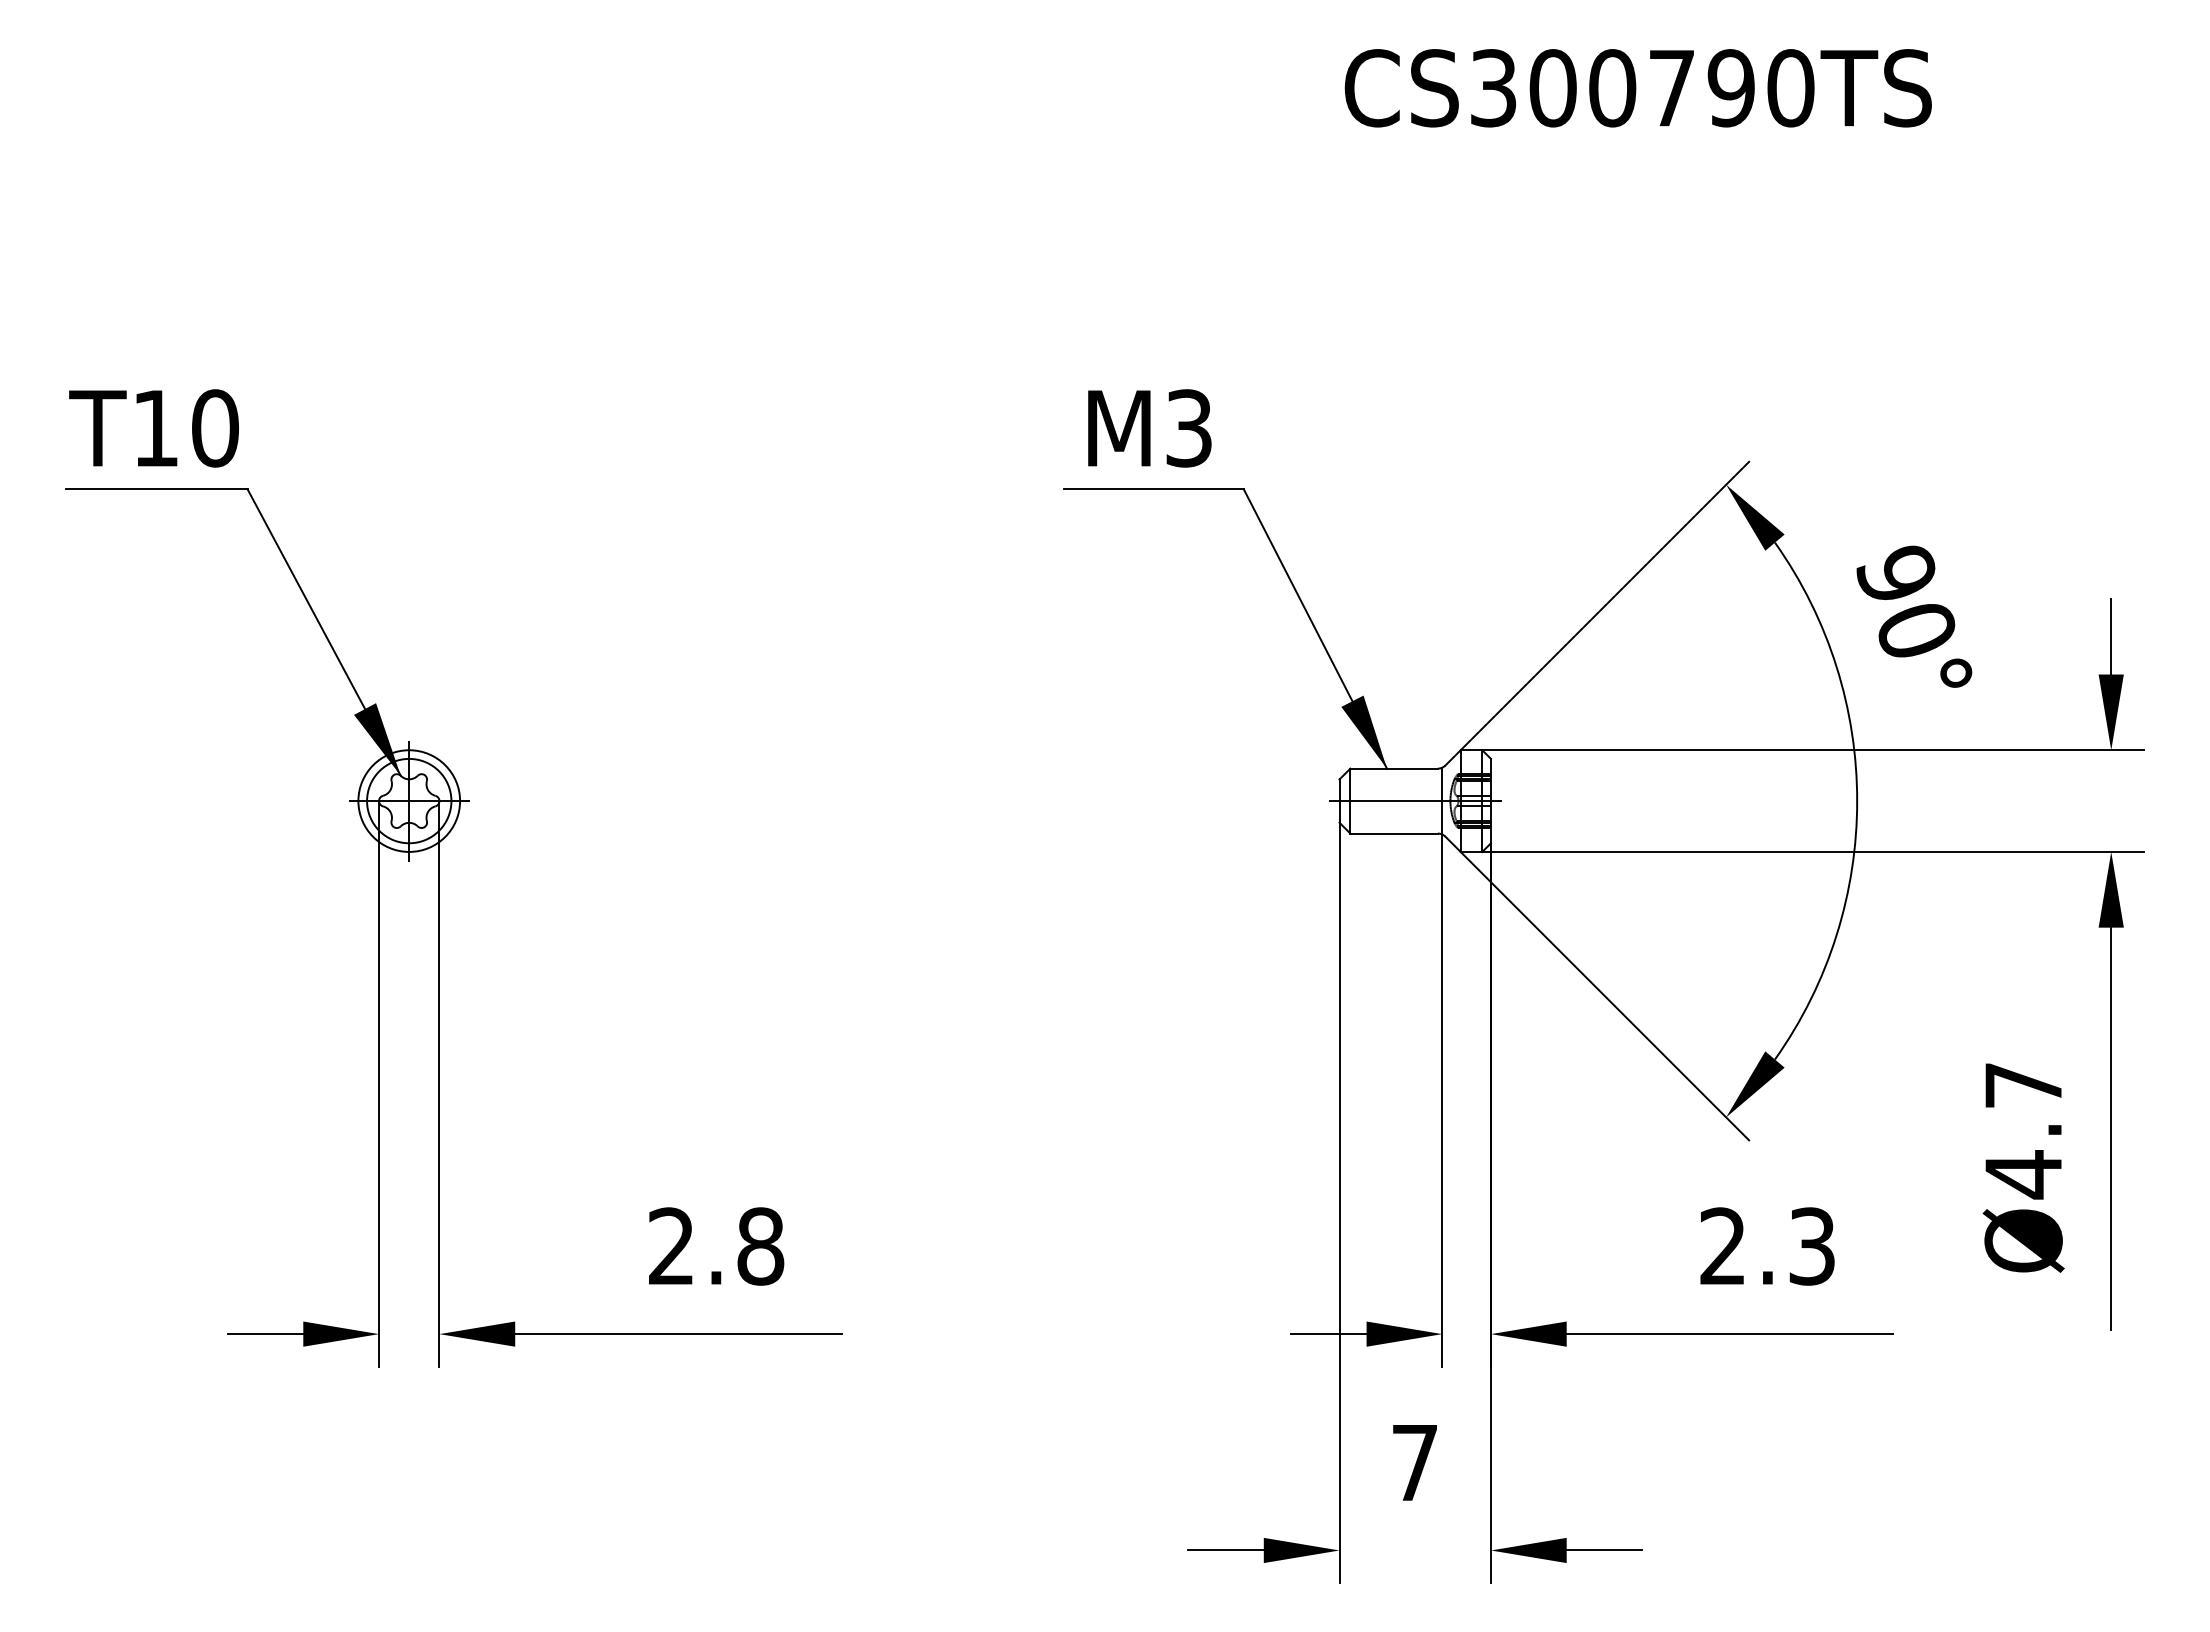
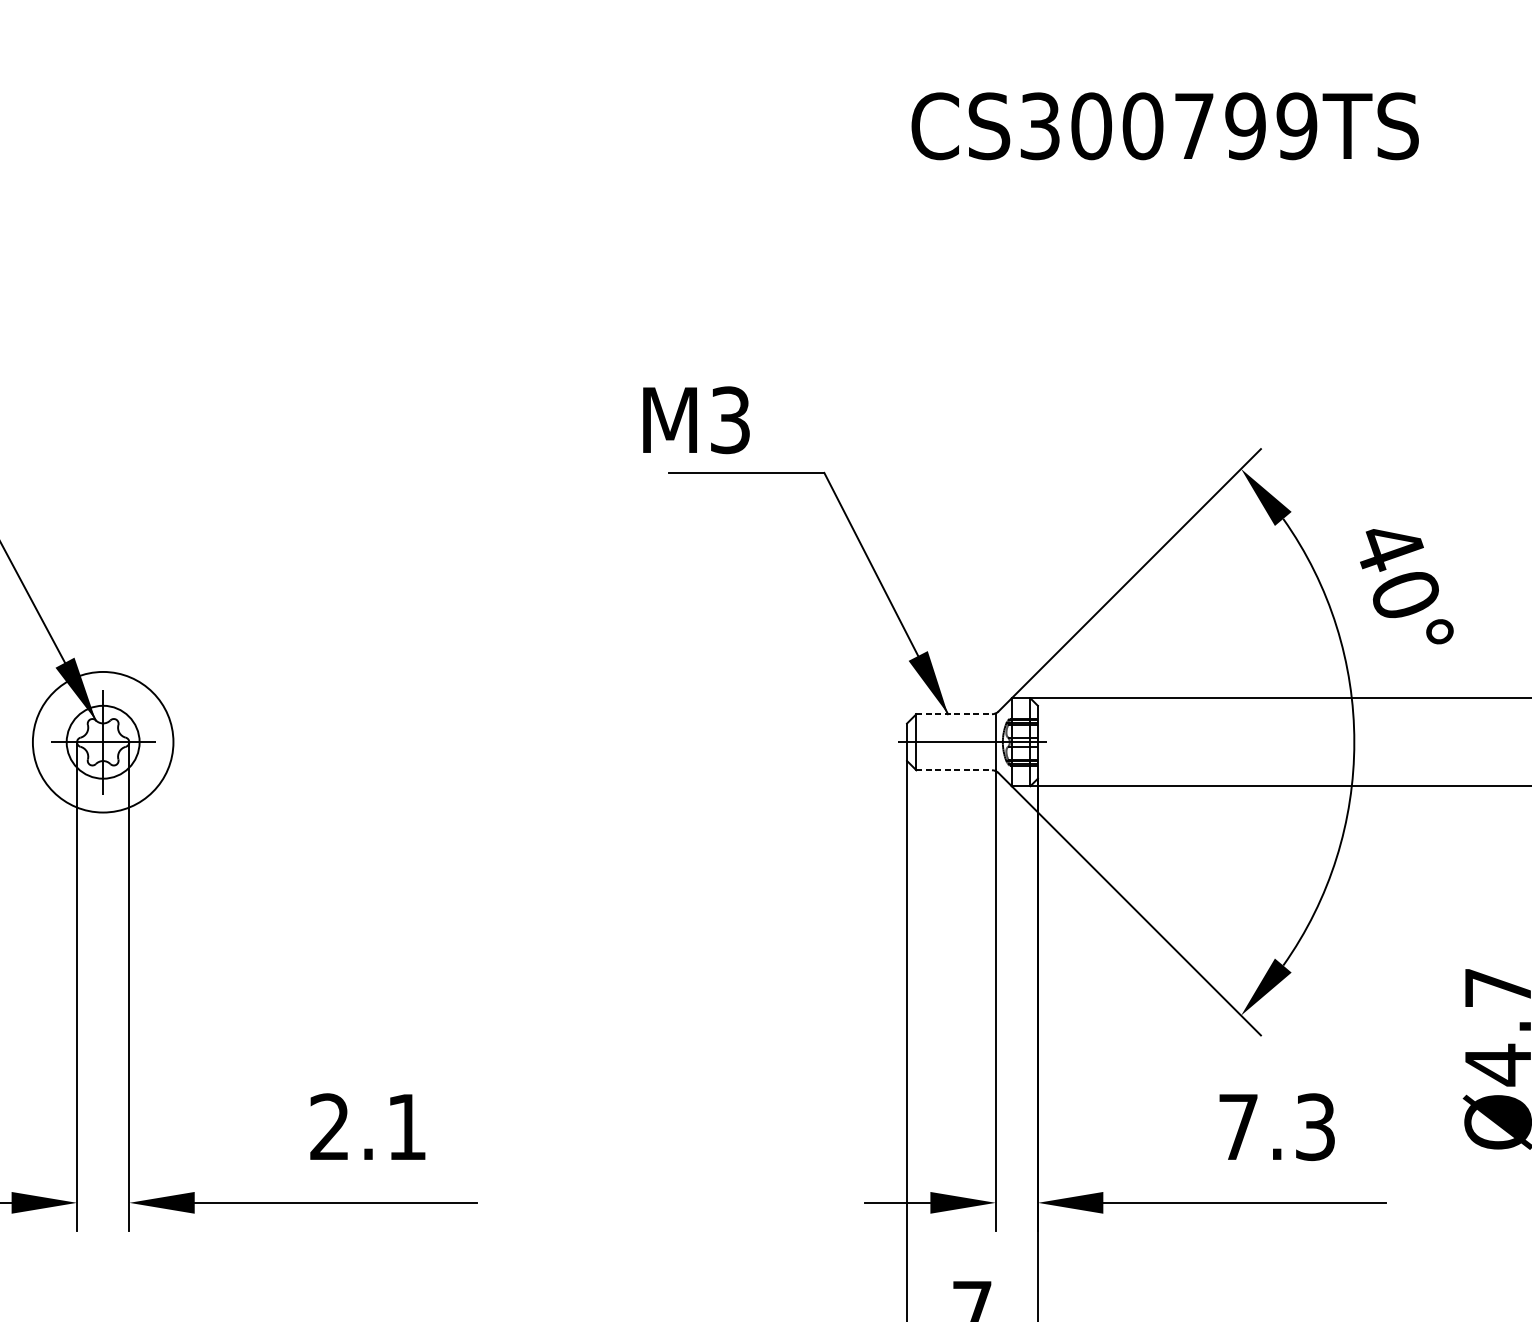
text: (1790, 88) -> (1296, 126), CS300790TS -> CS300799TS
text: (1149, 428) -> (696, 420), moved
text: (1896, 574) -> (1388, 546), 90° -> 40°
line: (1394, 768) -> (954, 714), solid -> dashed
circle: (409, 800) -> (103, 741), size x1.6
line: (1394, 833) -> (954, 770), solid -> dashed
text: (1722, 1245) -> (1237, 1126), 2.3 -> 7.3
text: (760, 1246) -> (406, 1127), 2.8 -> 2.1

